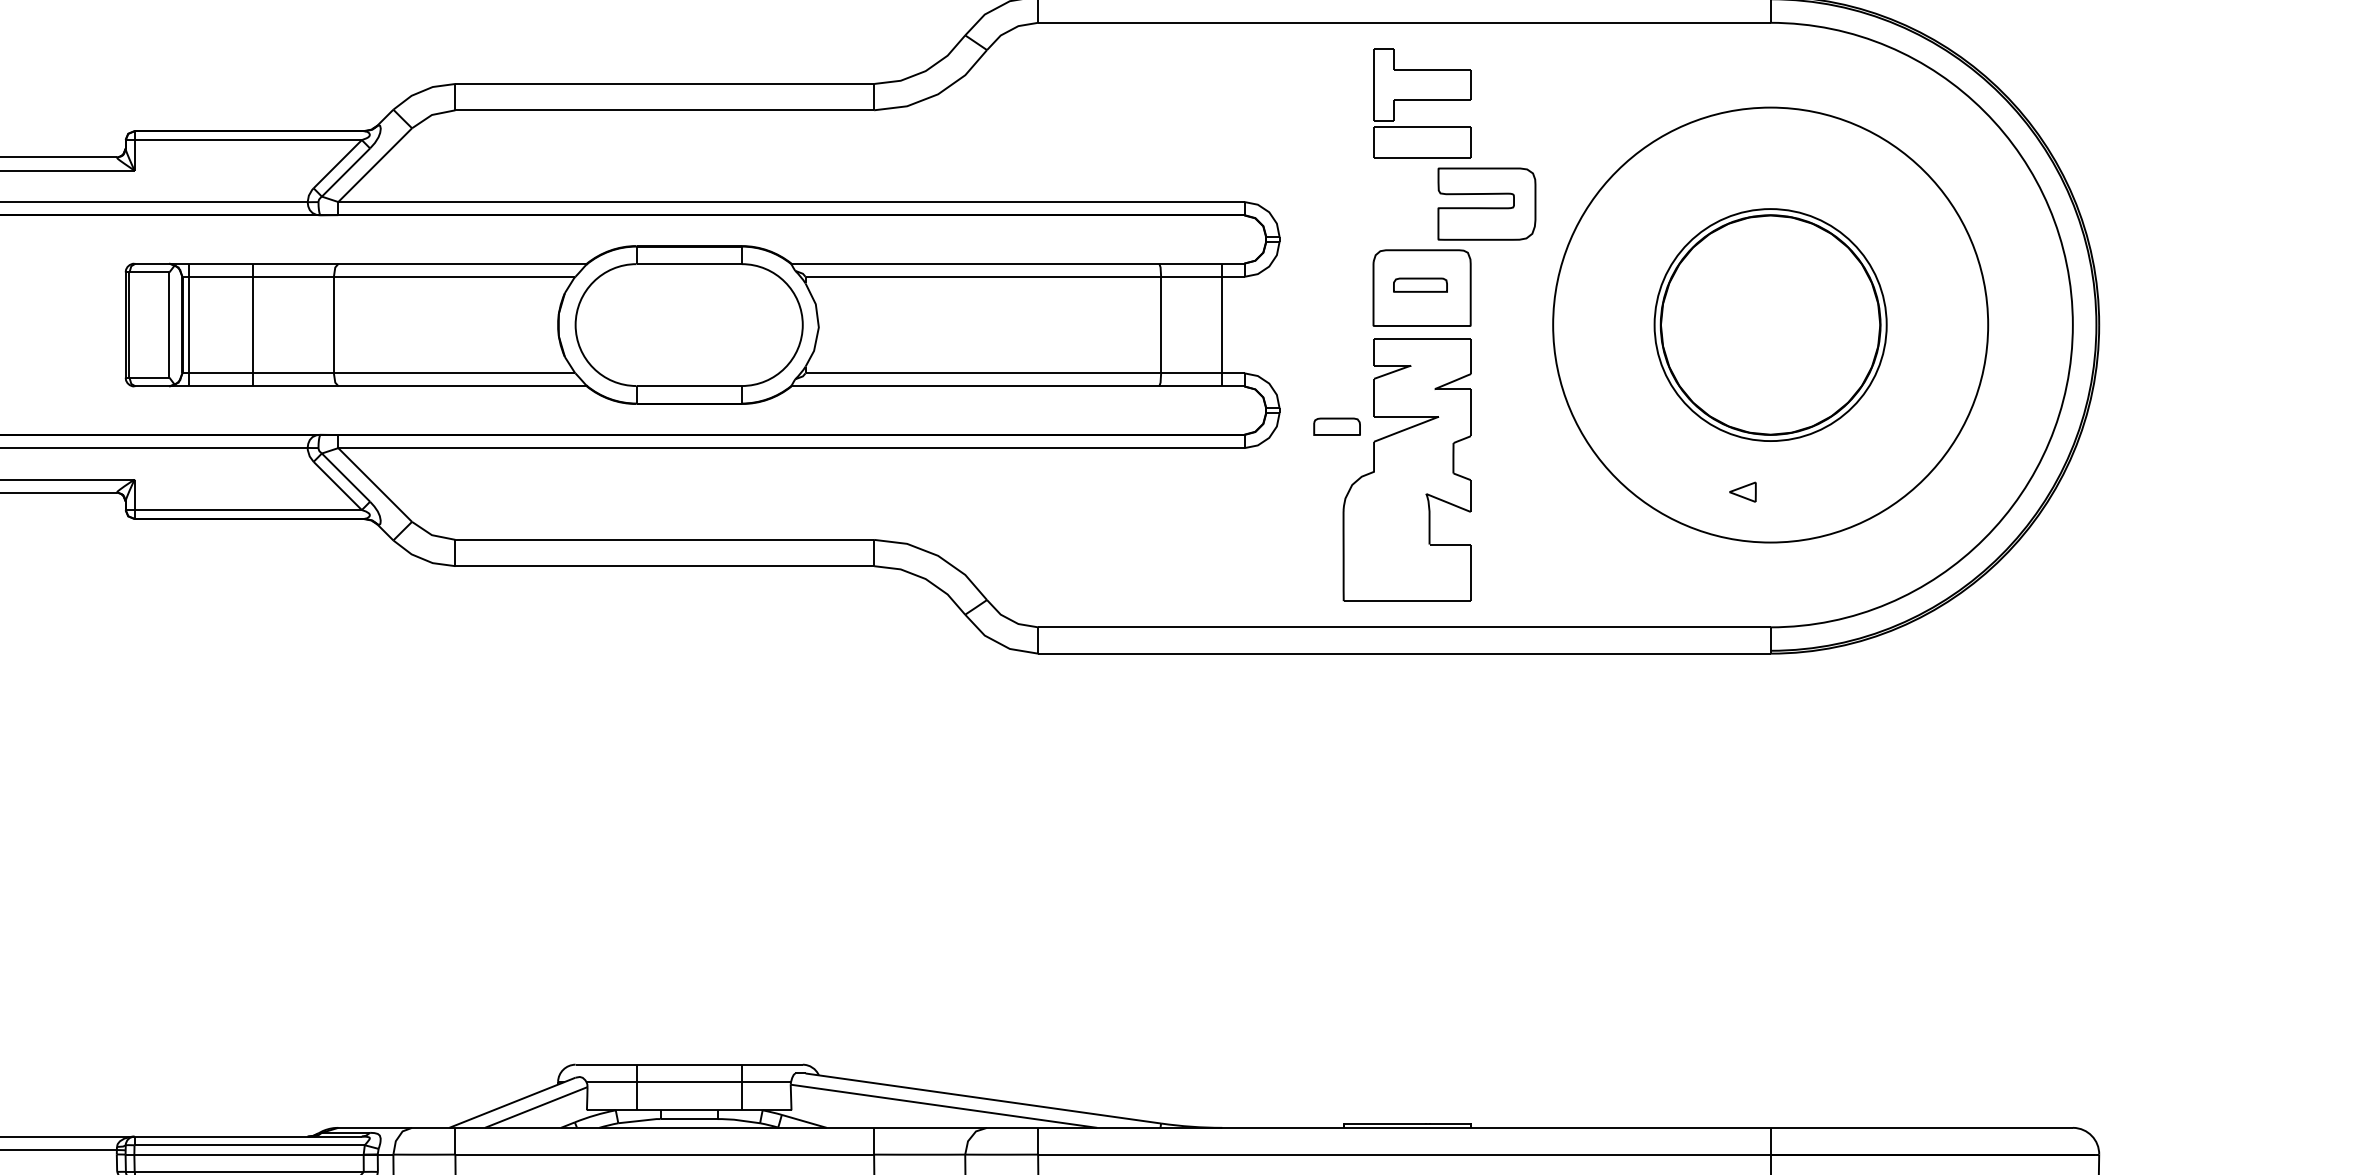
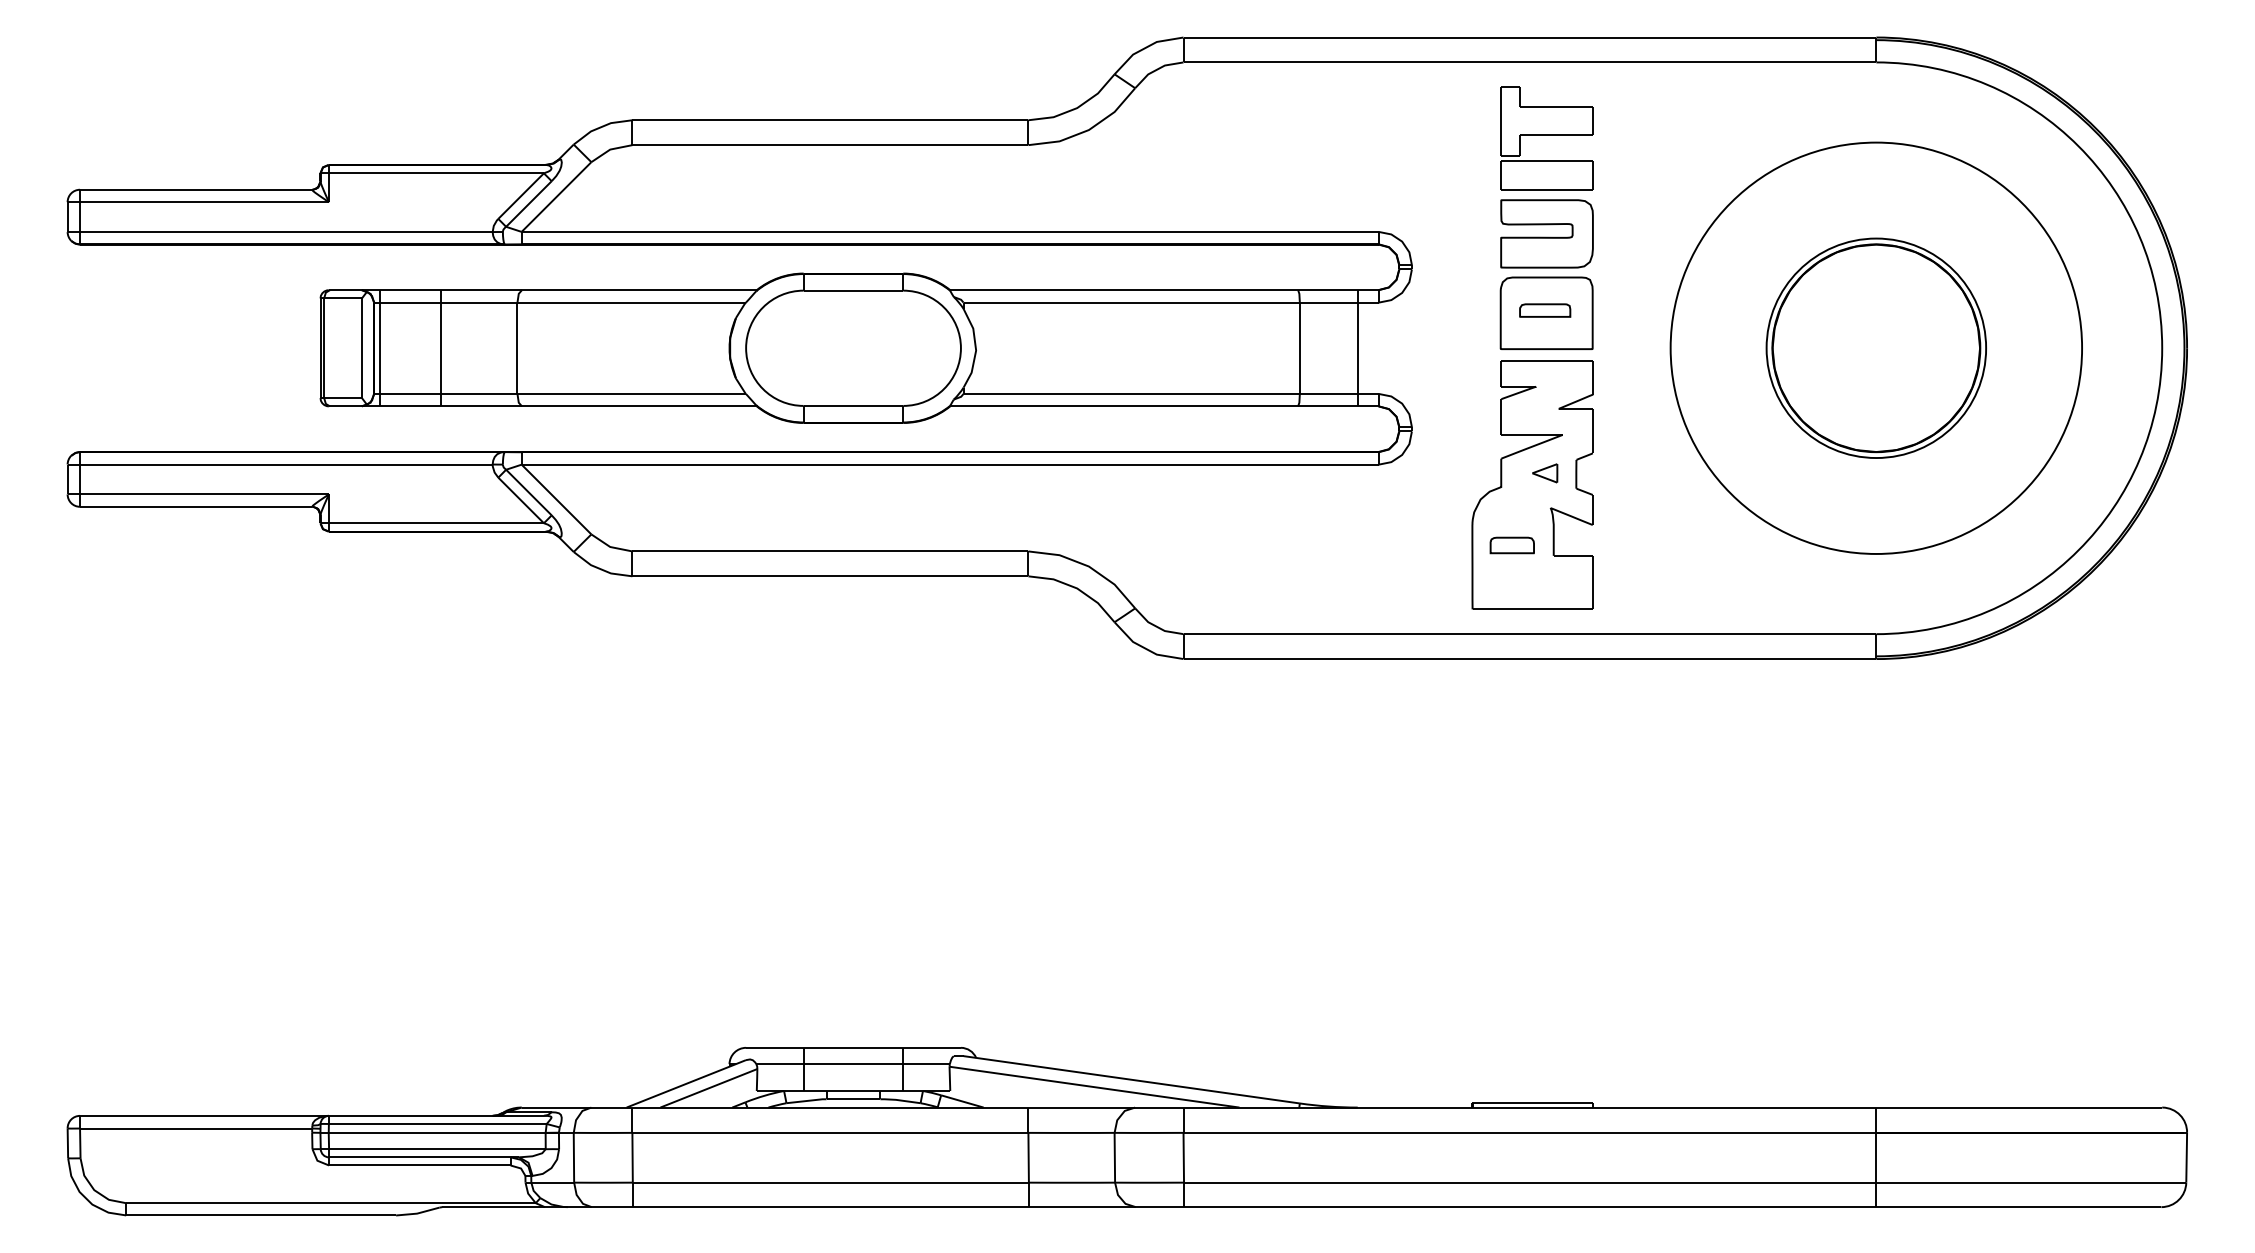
part: (1486, 203) -> (1546, 233), moved
part: (1336, 426) -> (1511, 545), moved
part: (1743, 492) -> (1545, 473), moved

